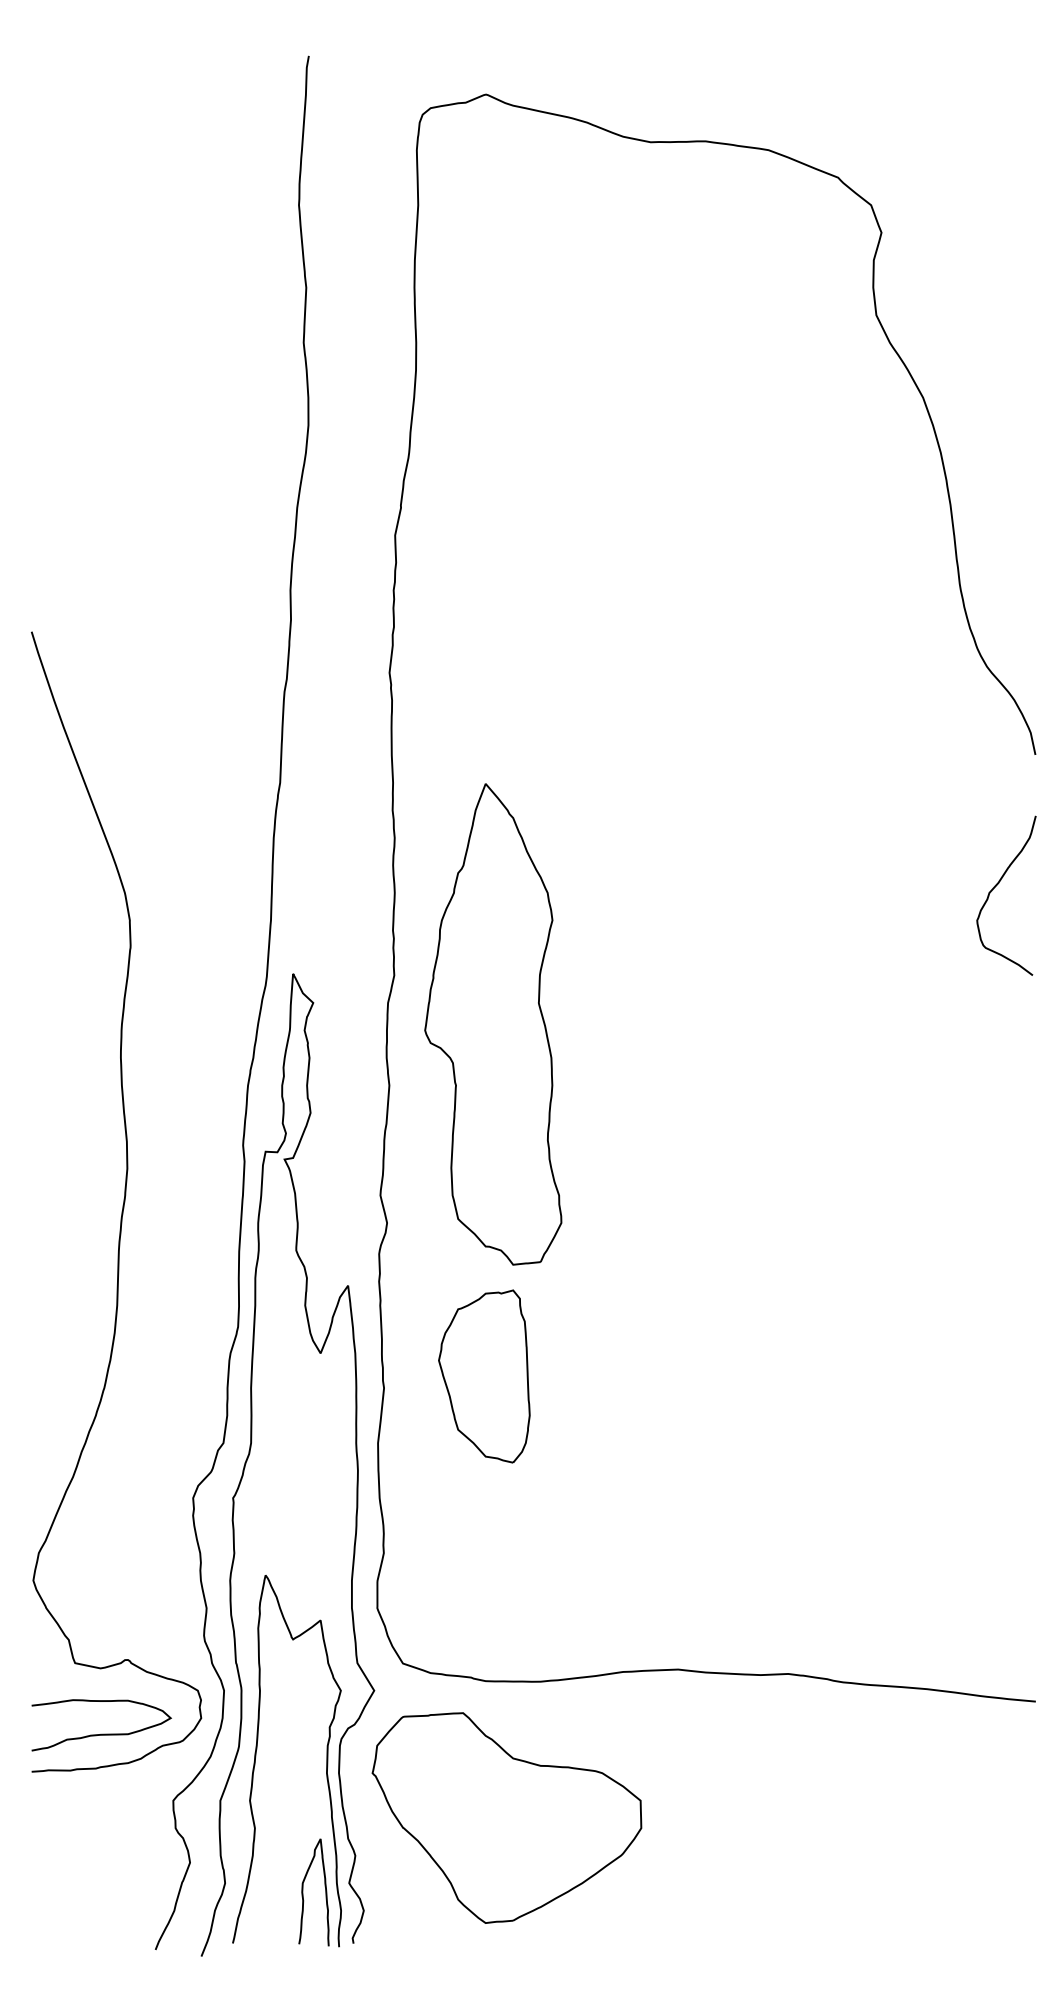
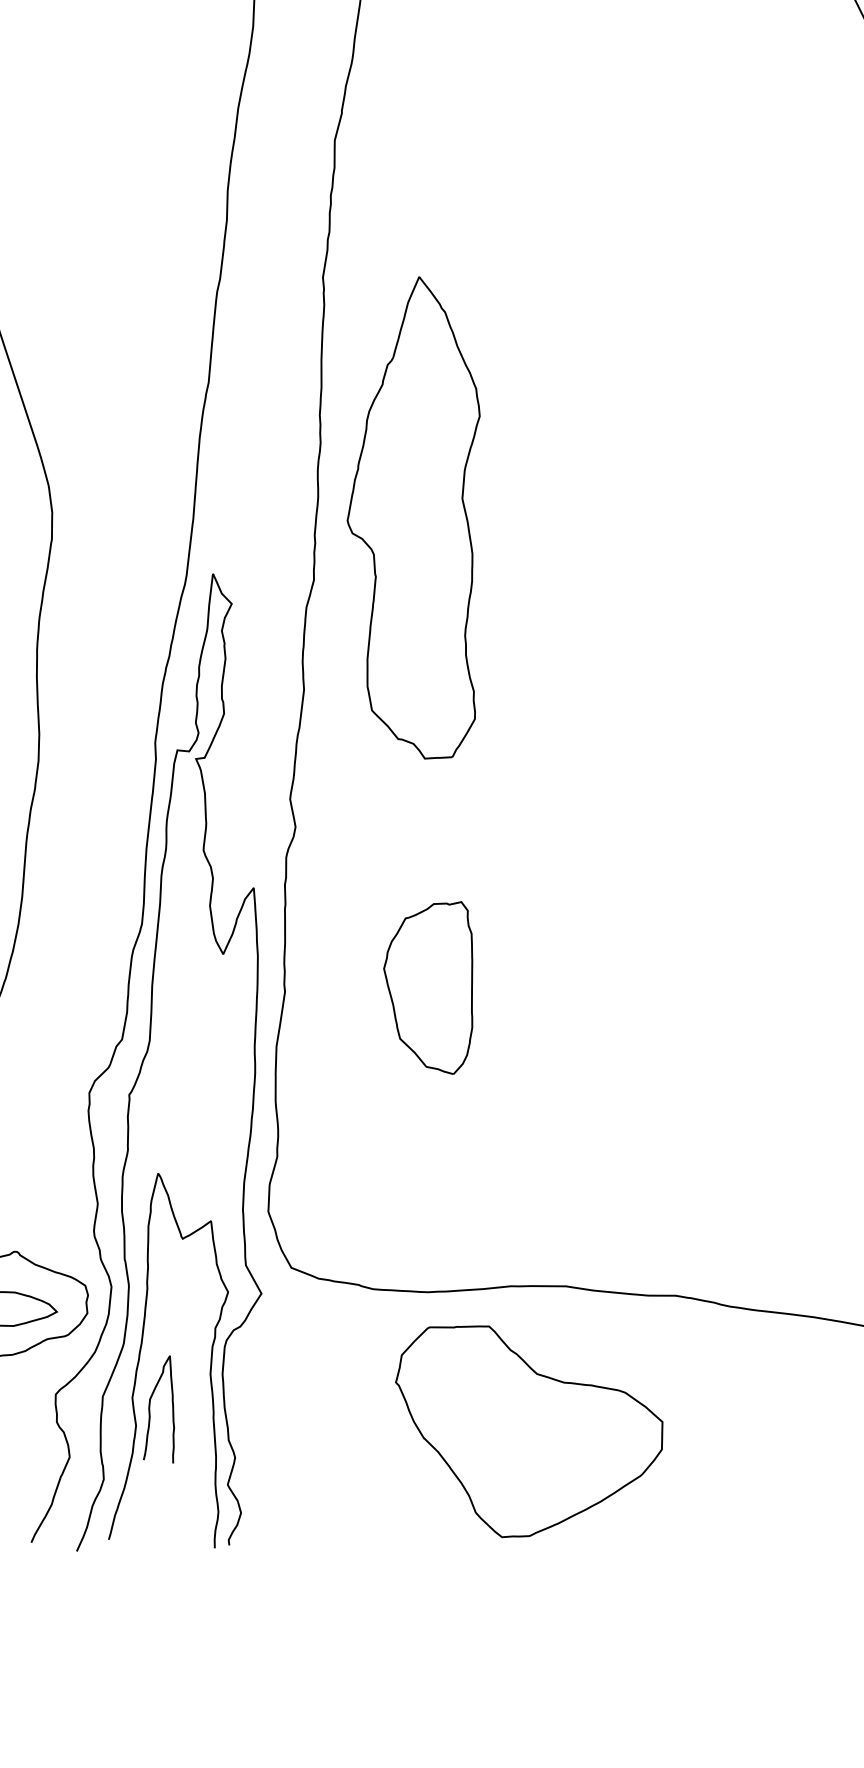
part: (493, 1024) -> (416, 517), moved
part: (484, 1376) -> (428, 986), moved
part: (506, 1817) -> (527, 1432), moved
curve: (303, 1892) -> (150, 1408), moved

